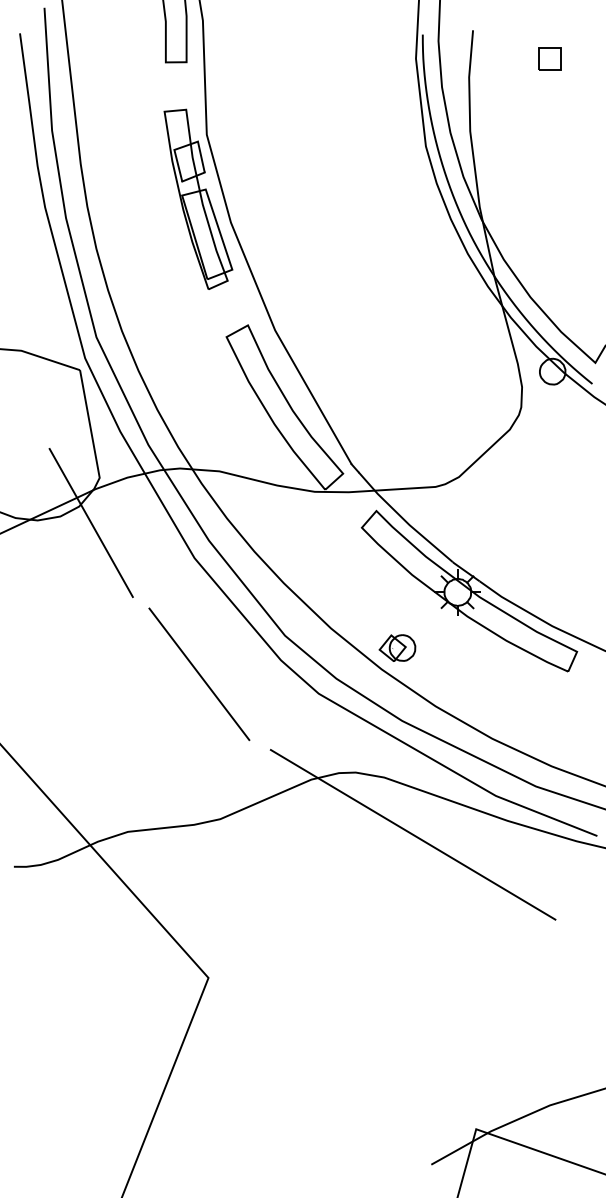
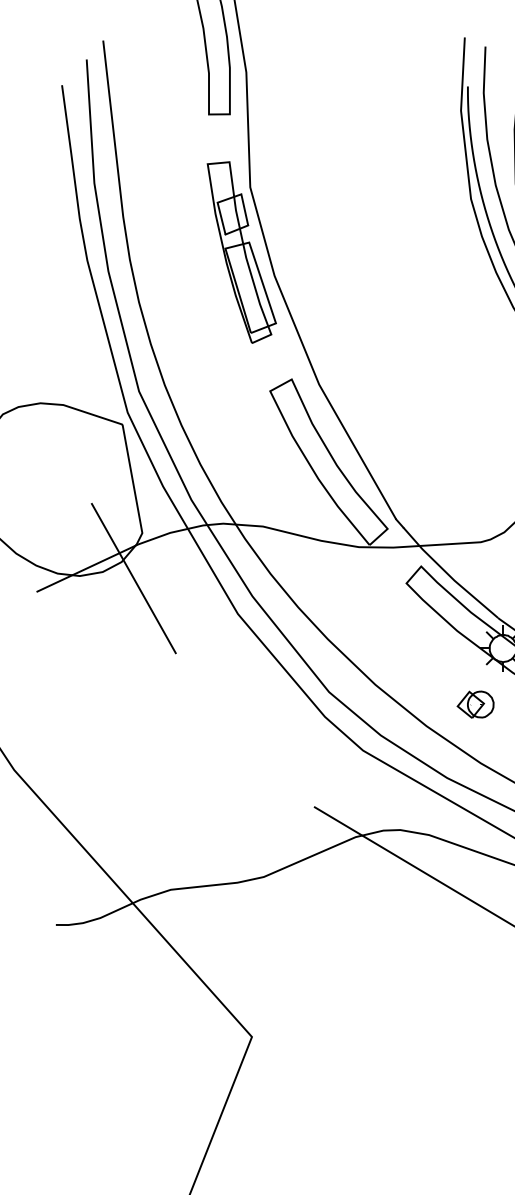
part: (397, 647) -> (475, 704), moved
line: (199, 674) -> (242, 731), removed

